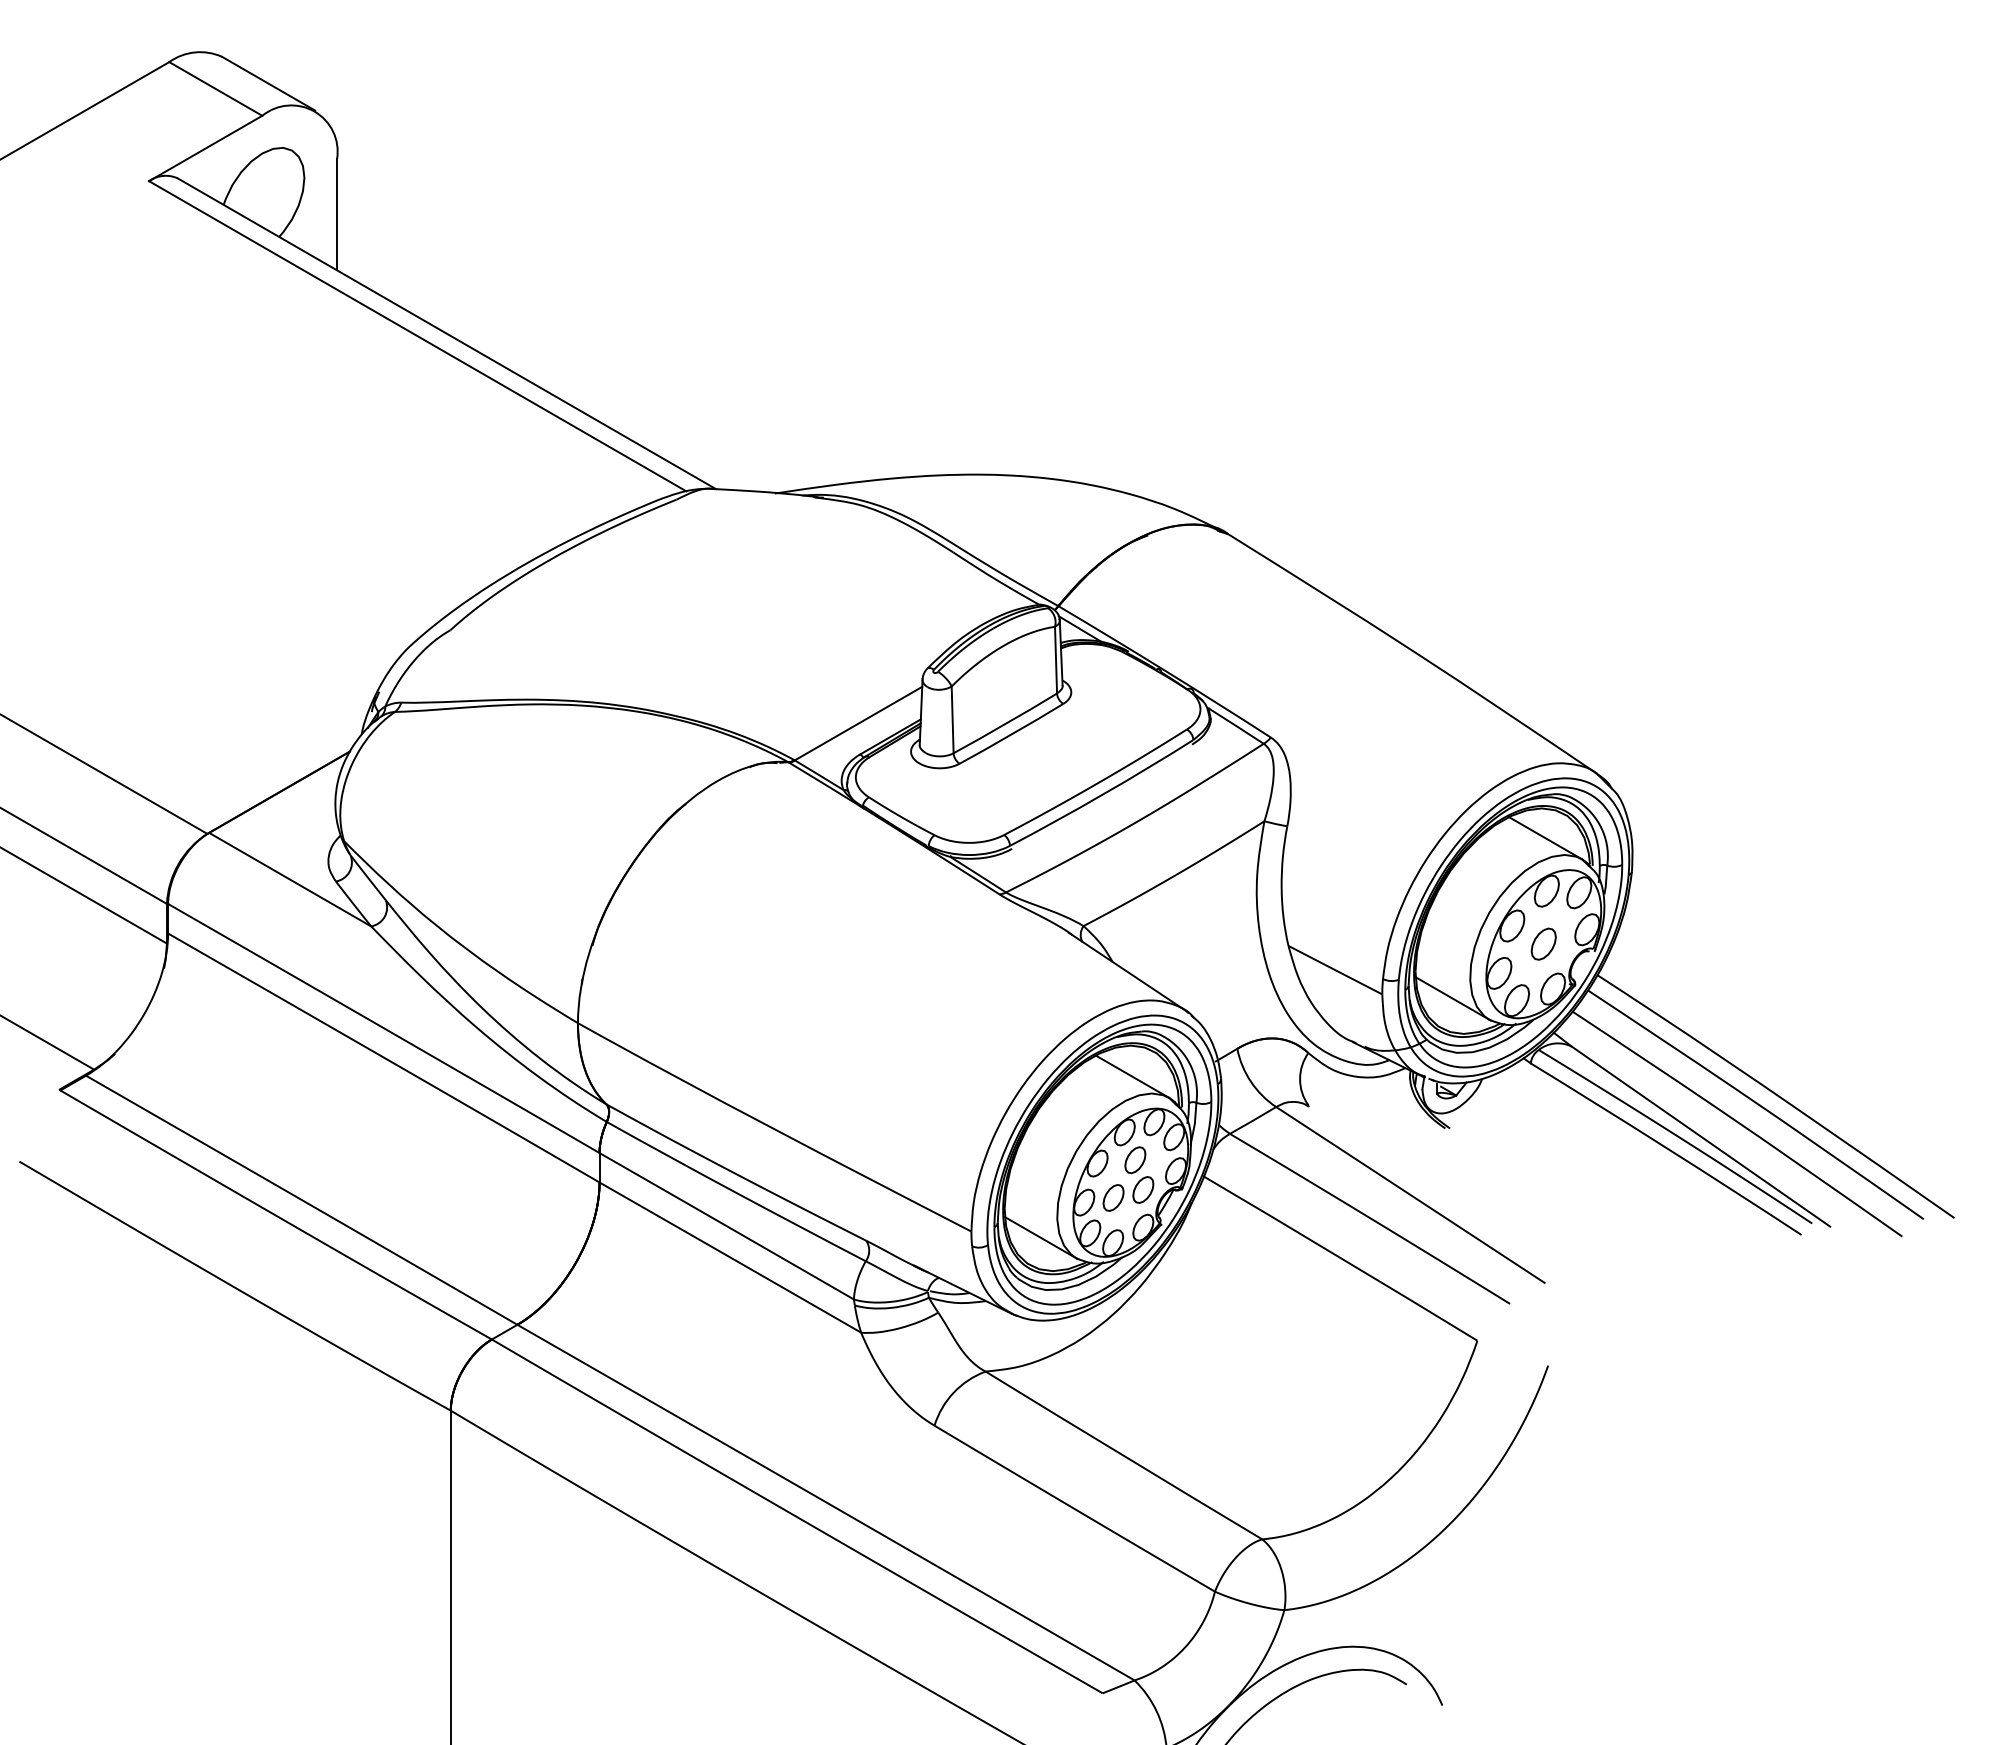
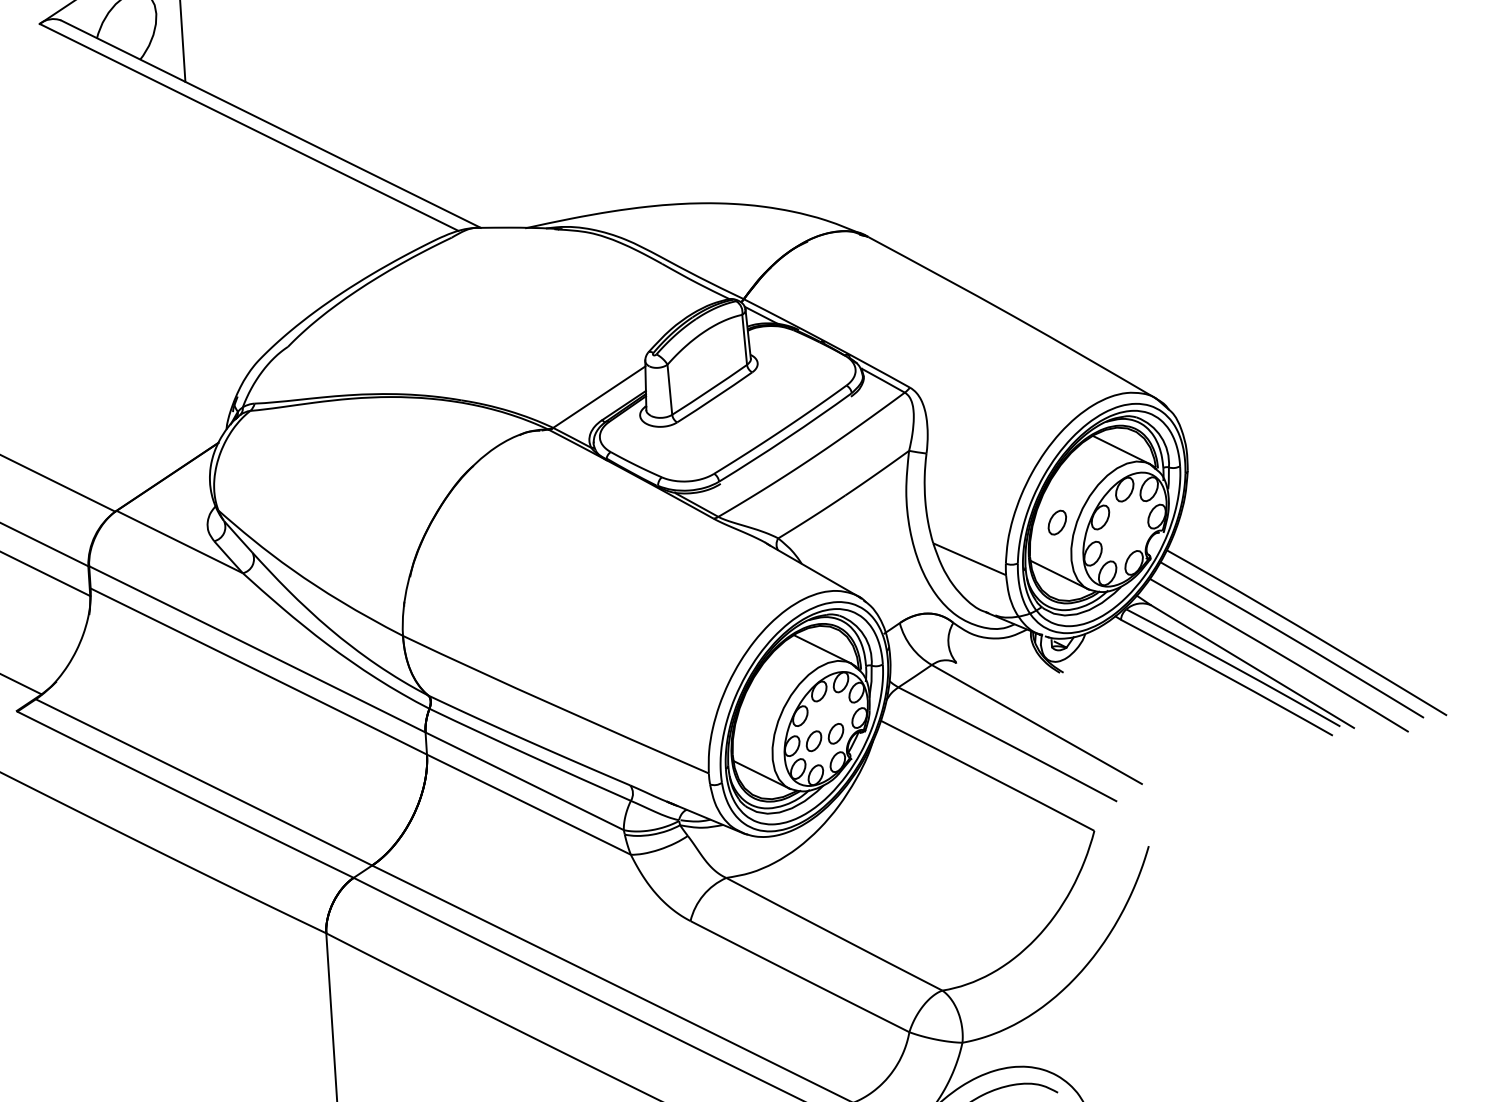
part: (1543, 943) -> (1057, 522), moved
part: (1135, 1160) -> (828, 712), removed

